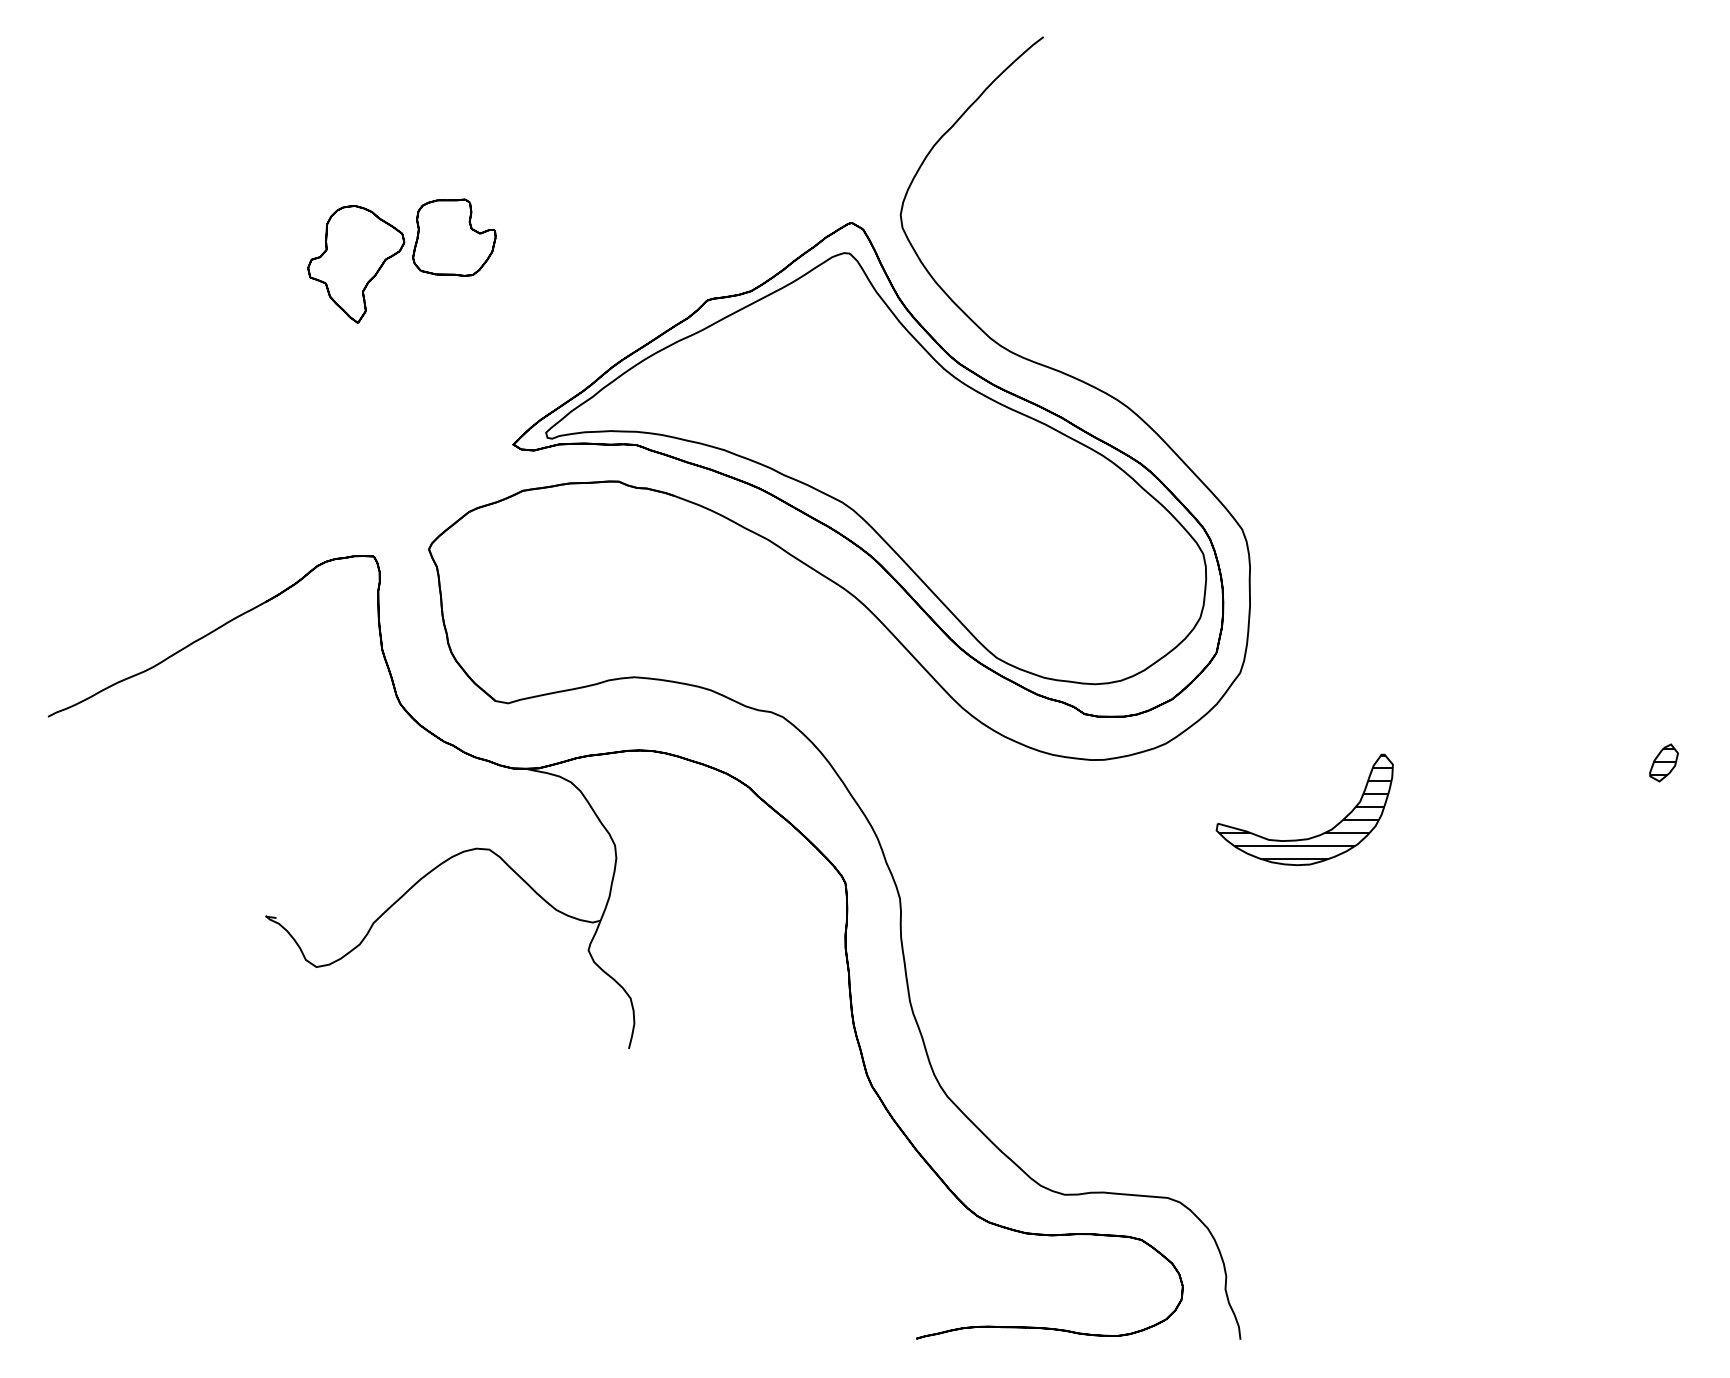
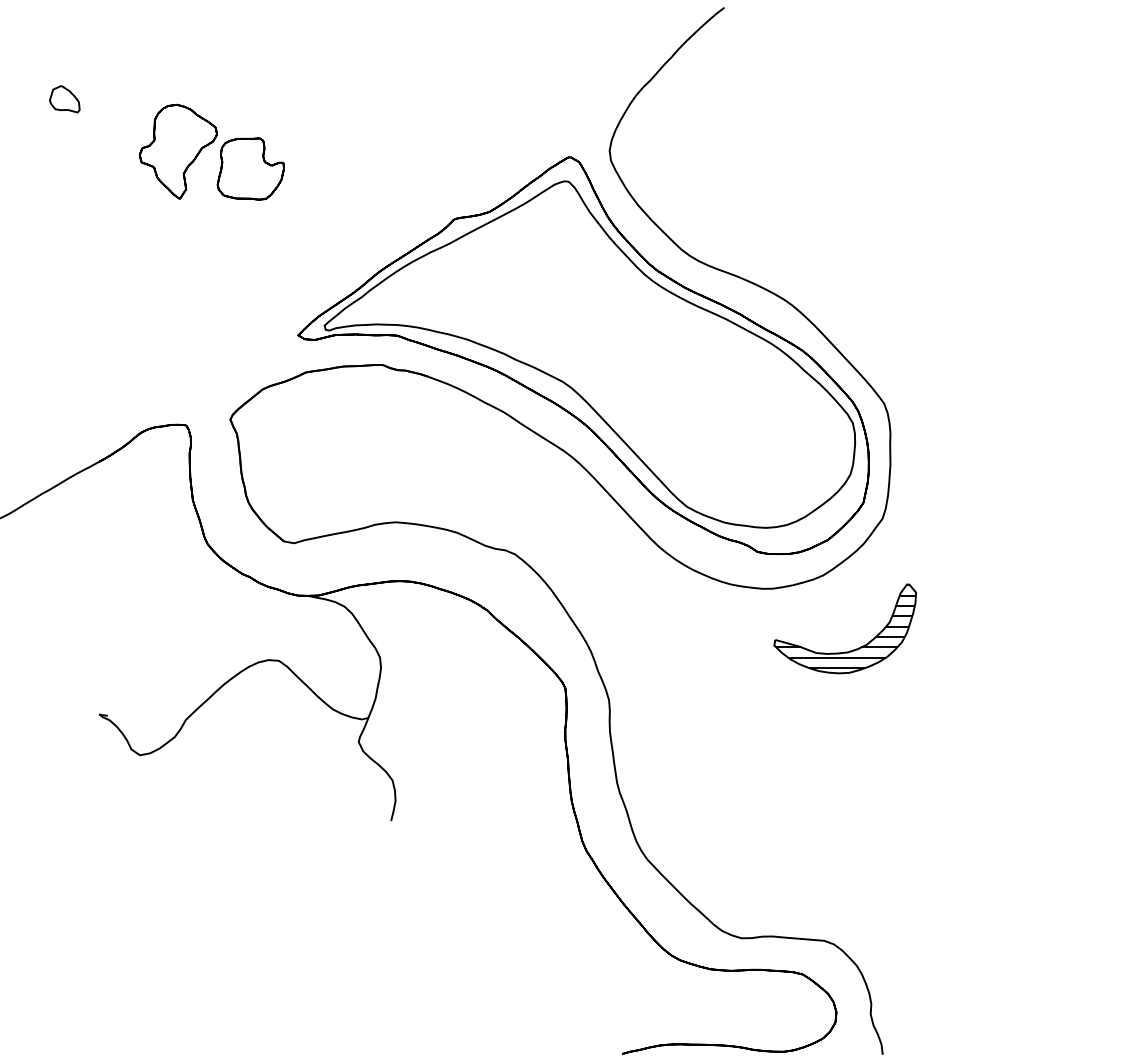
part: (222, 150) -> (64, 98), added
part: (356, 264) -> (178, 151), moved
part: (1312, 836) -> (851, 650), moved

